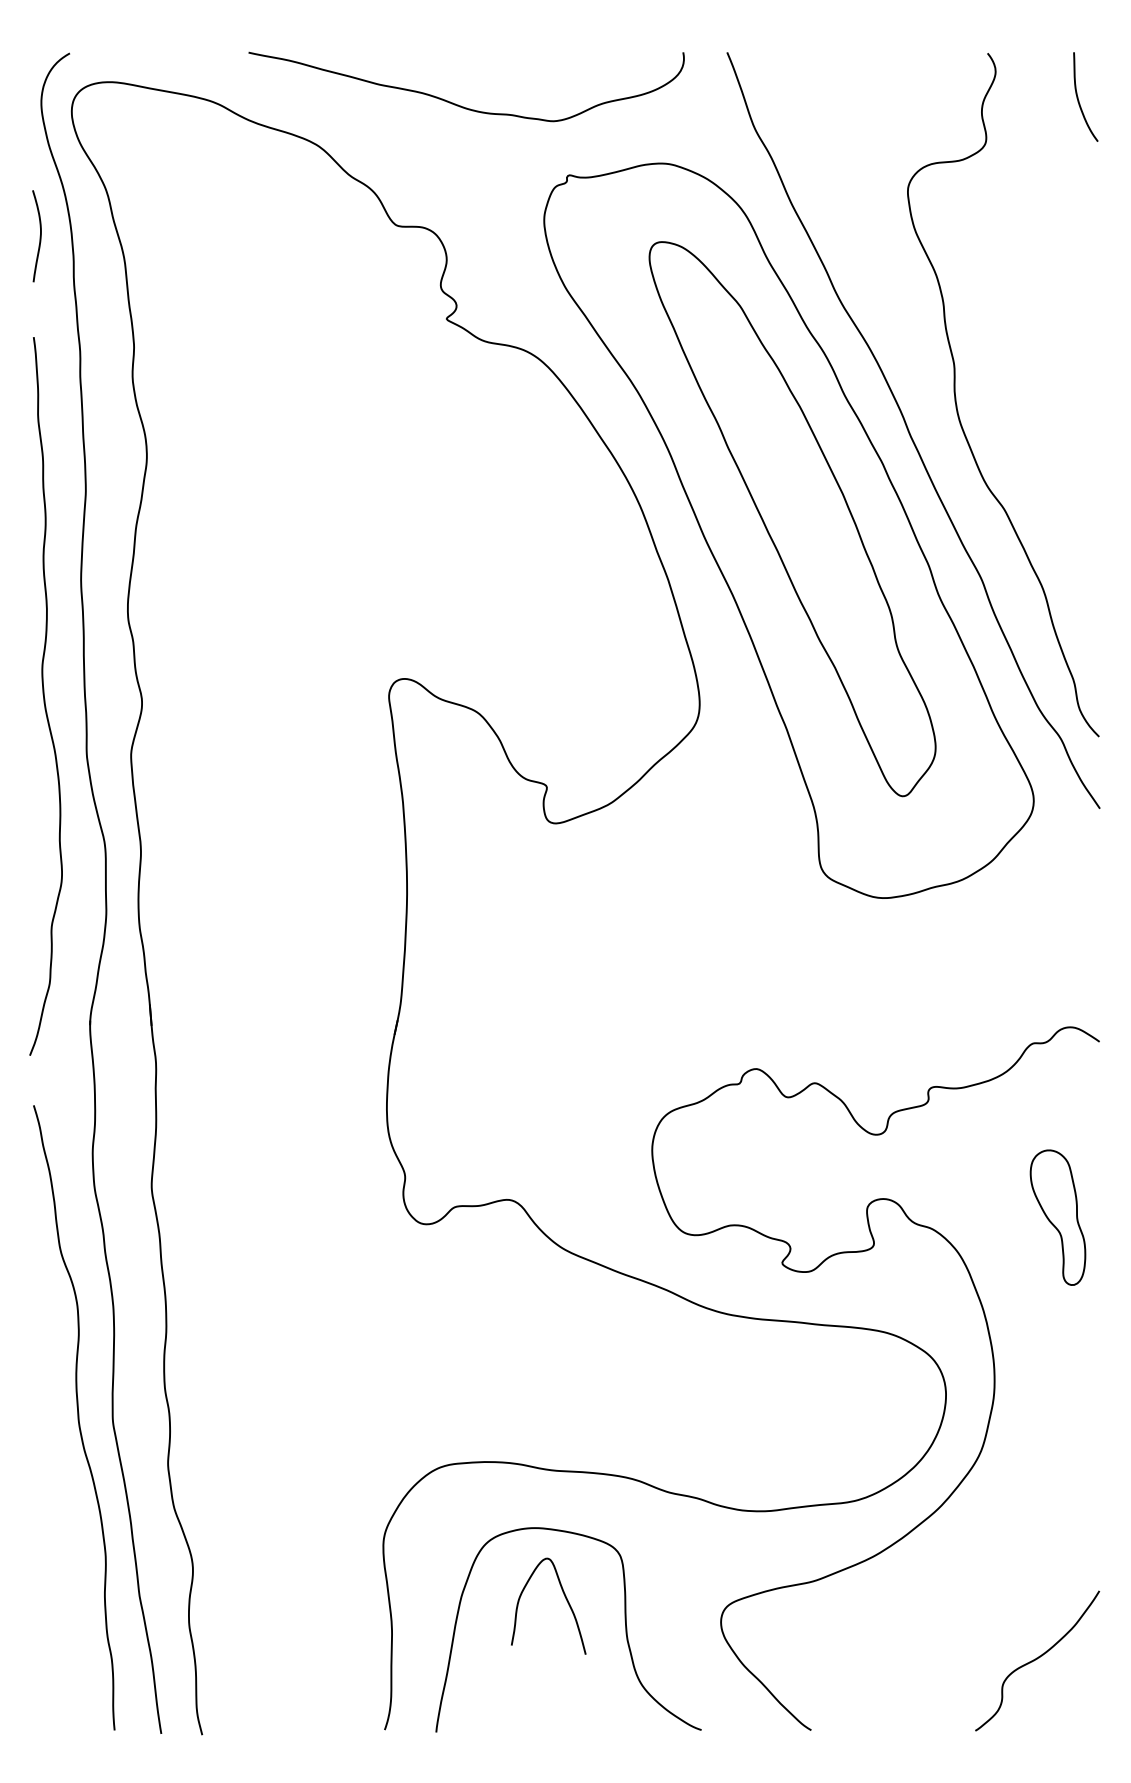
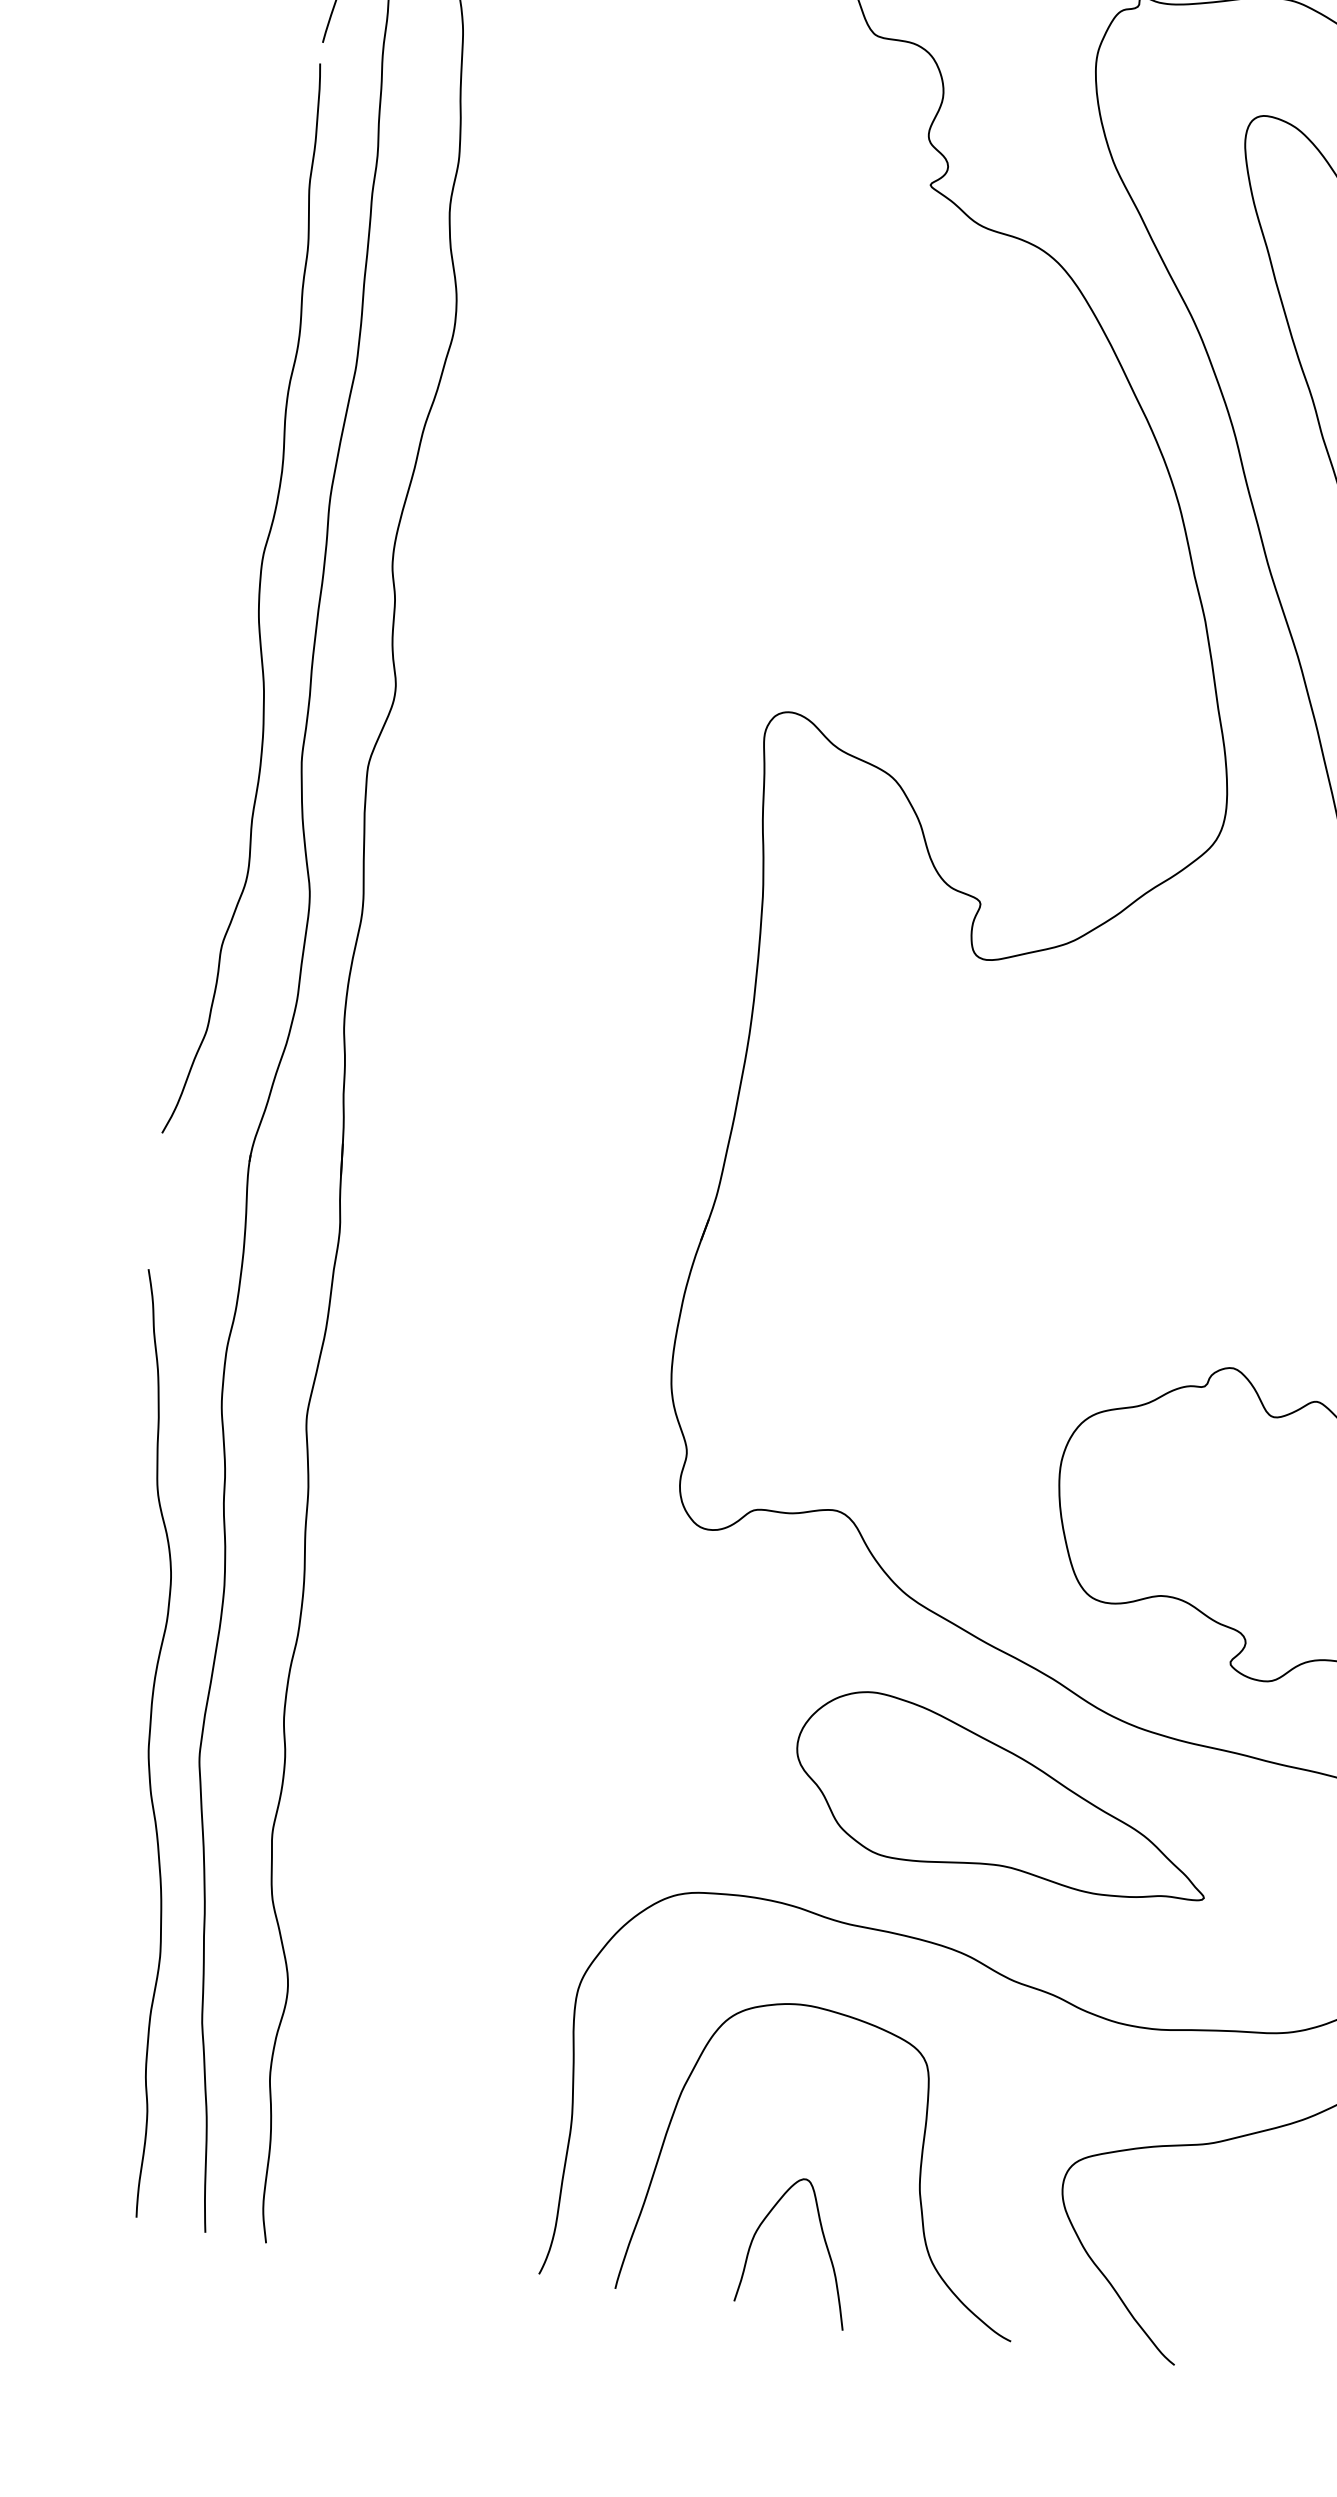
curve: (44, 696) -> (259, 601), moved
part: (645, 1371) -> (1003, 1795), added
curve: (565, 1599) -> (824, 2244), moved

